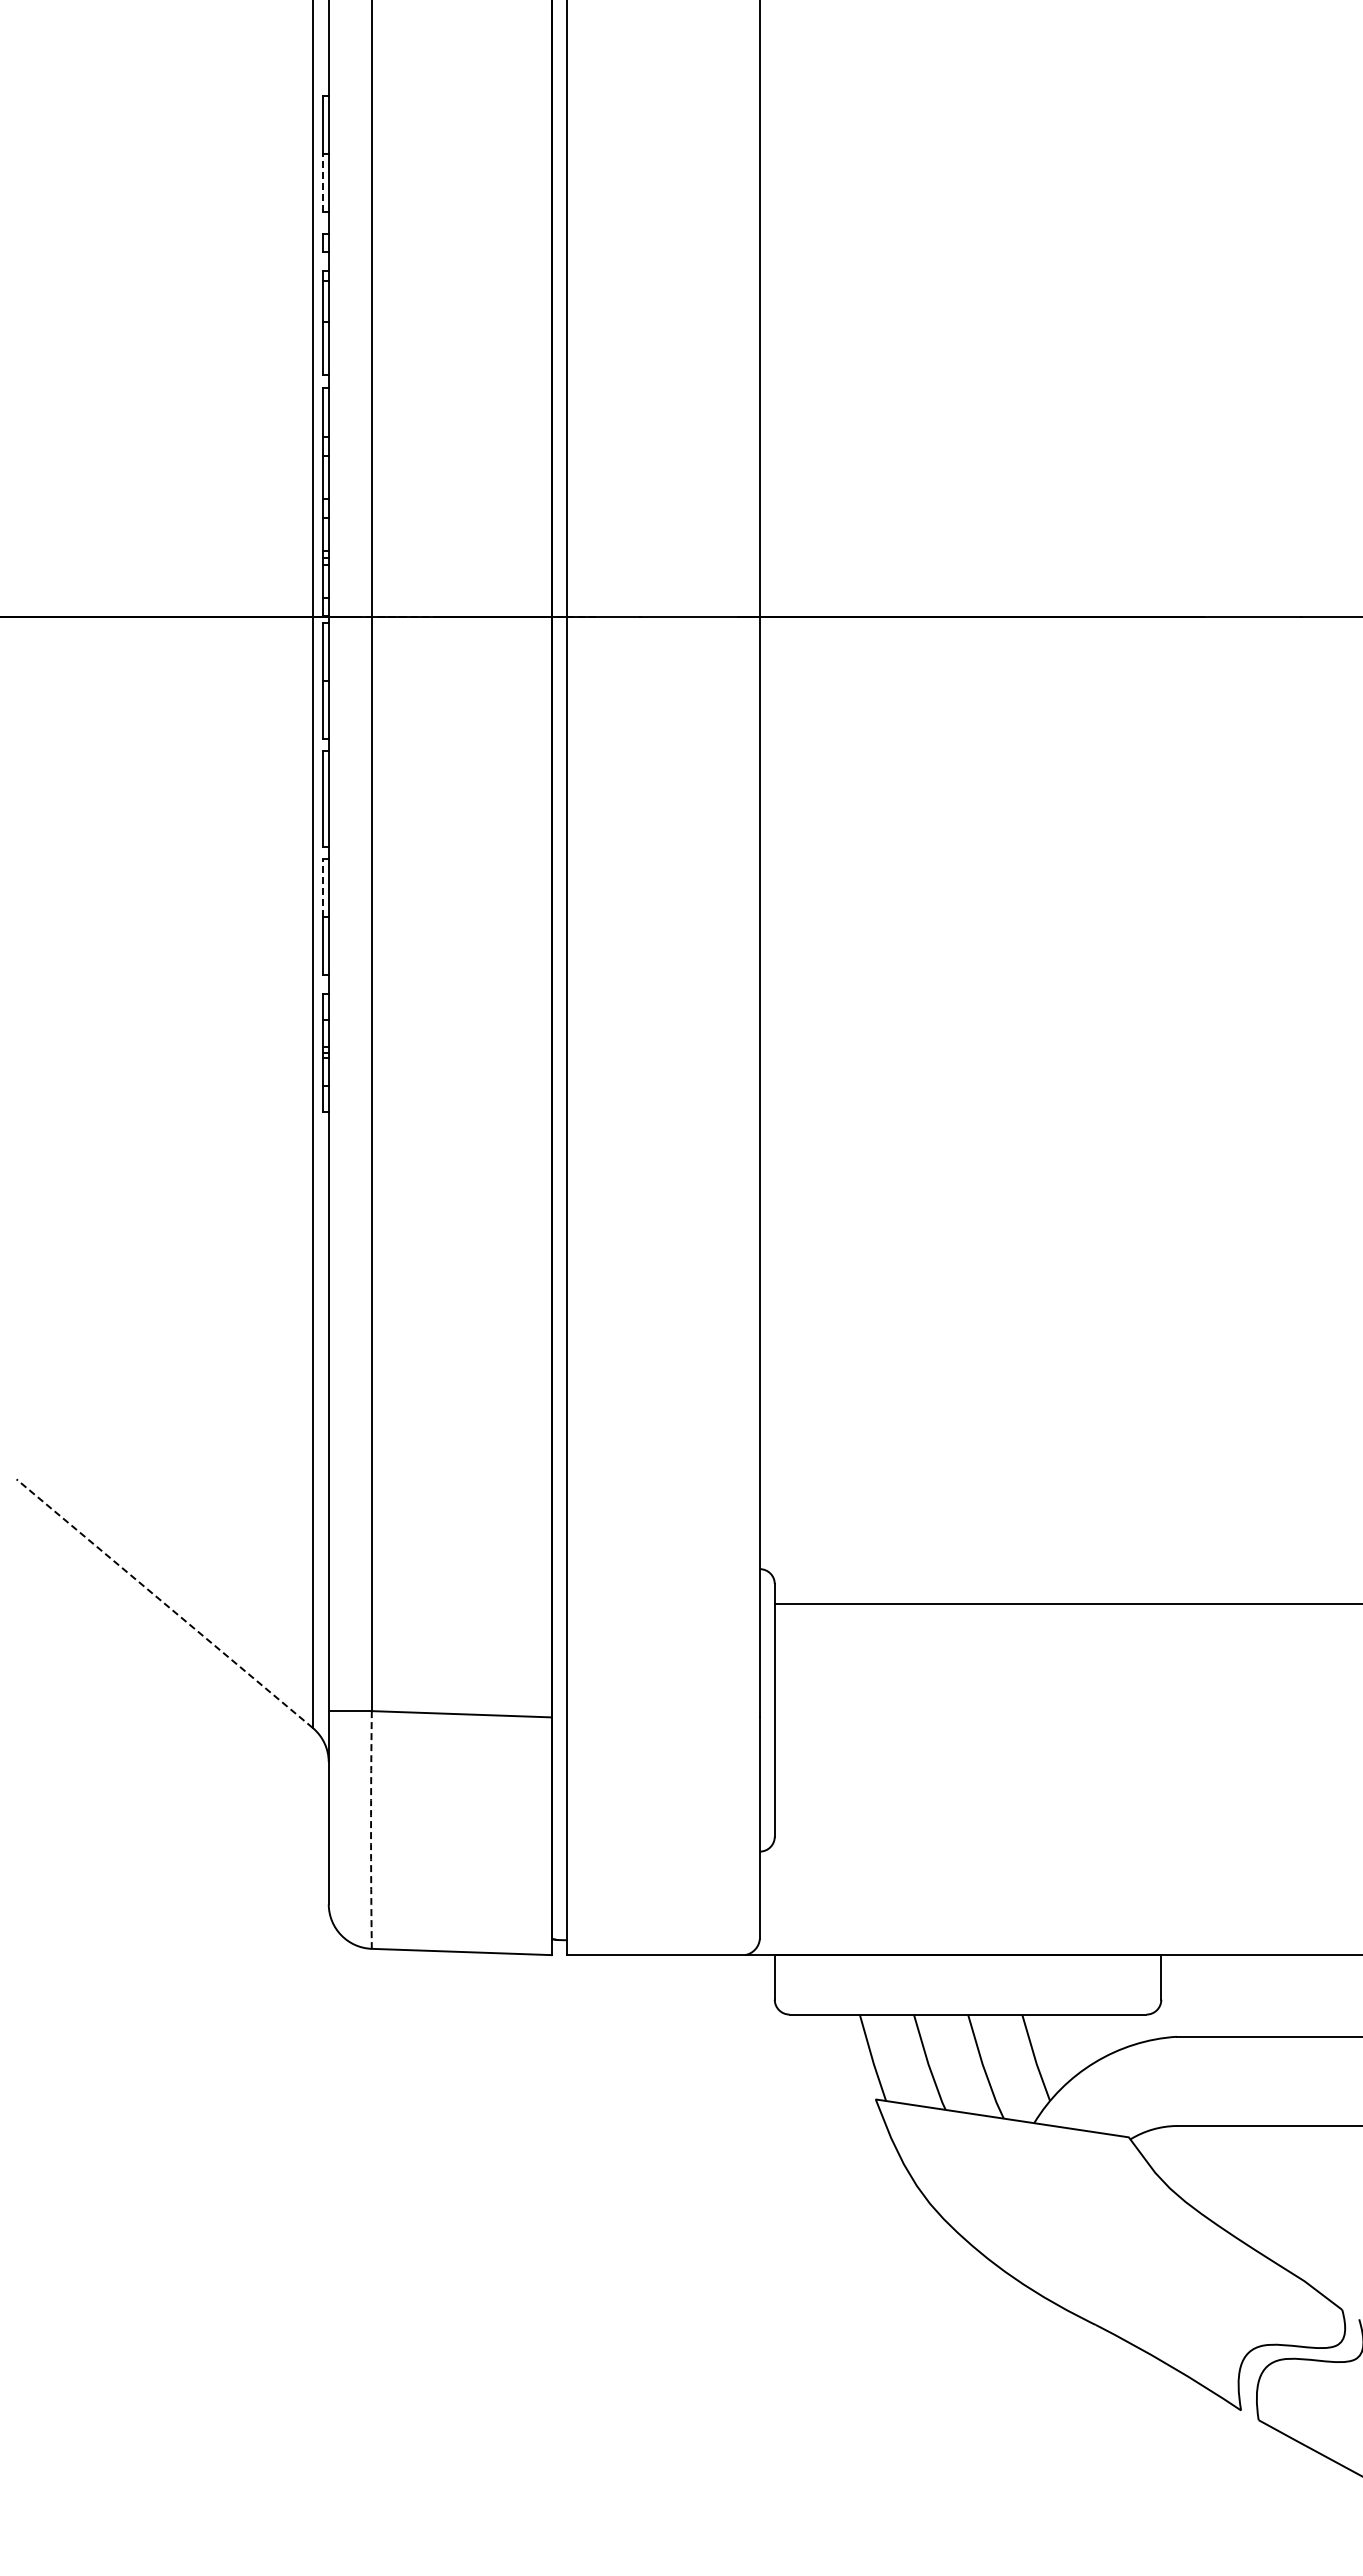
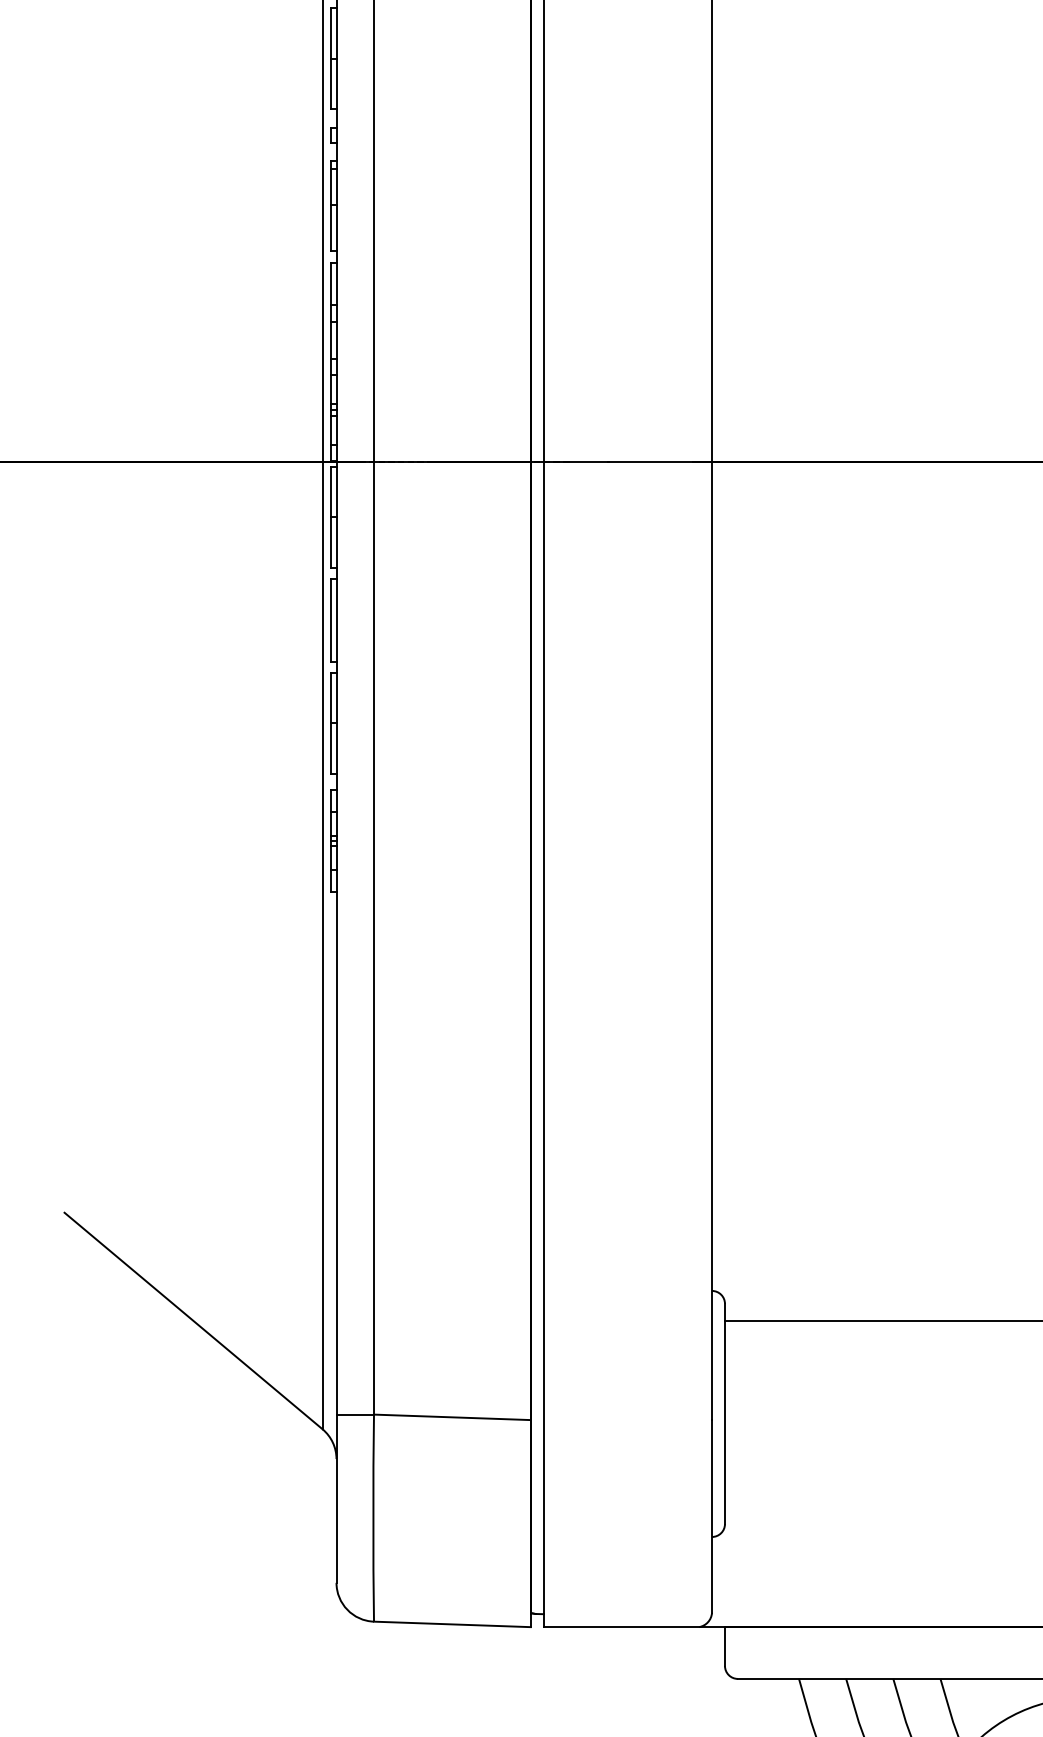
line: (322, 182) -> (331, 83), dashed -> solid
line: (322, 888) -> (331, 698), dashed -> solid
line: (164, 1603) -> (193, 1320), dashed -> solid
arc: (371, 1829) -> (373, 1517), dashed -> solid

